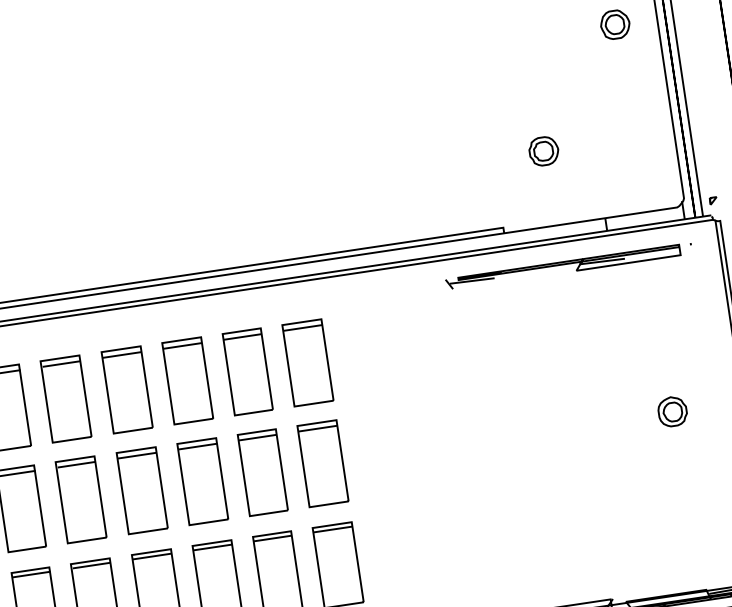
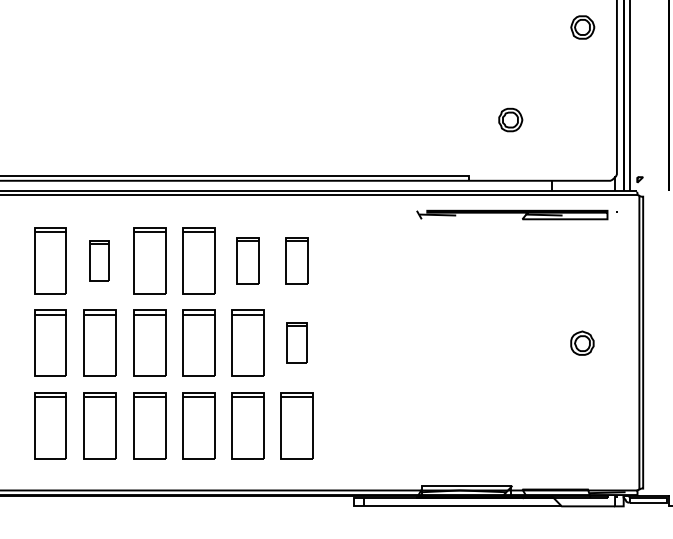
part: (307, 362) -> (296, 260), size x0.7
part: (247, 371) -> (247, 260), size x0.7
part: (65, 398) -> (99, 260), size x0.6
part: (322, 463) -> (296, 342), size x0.6

